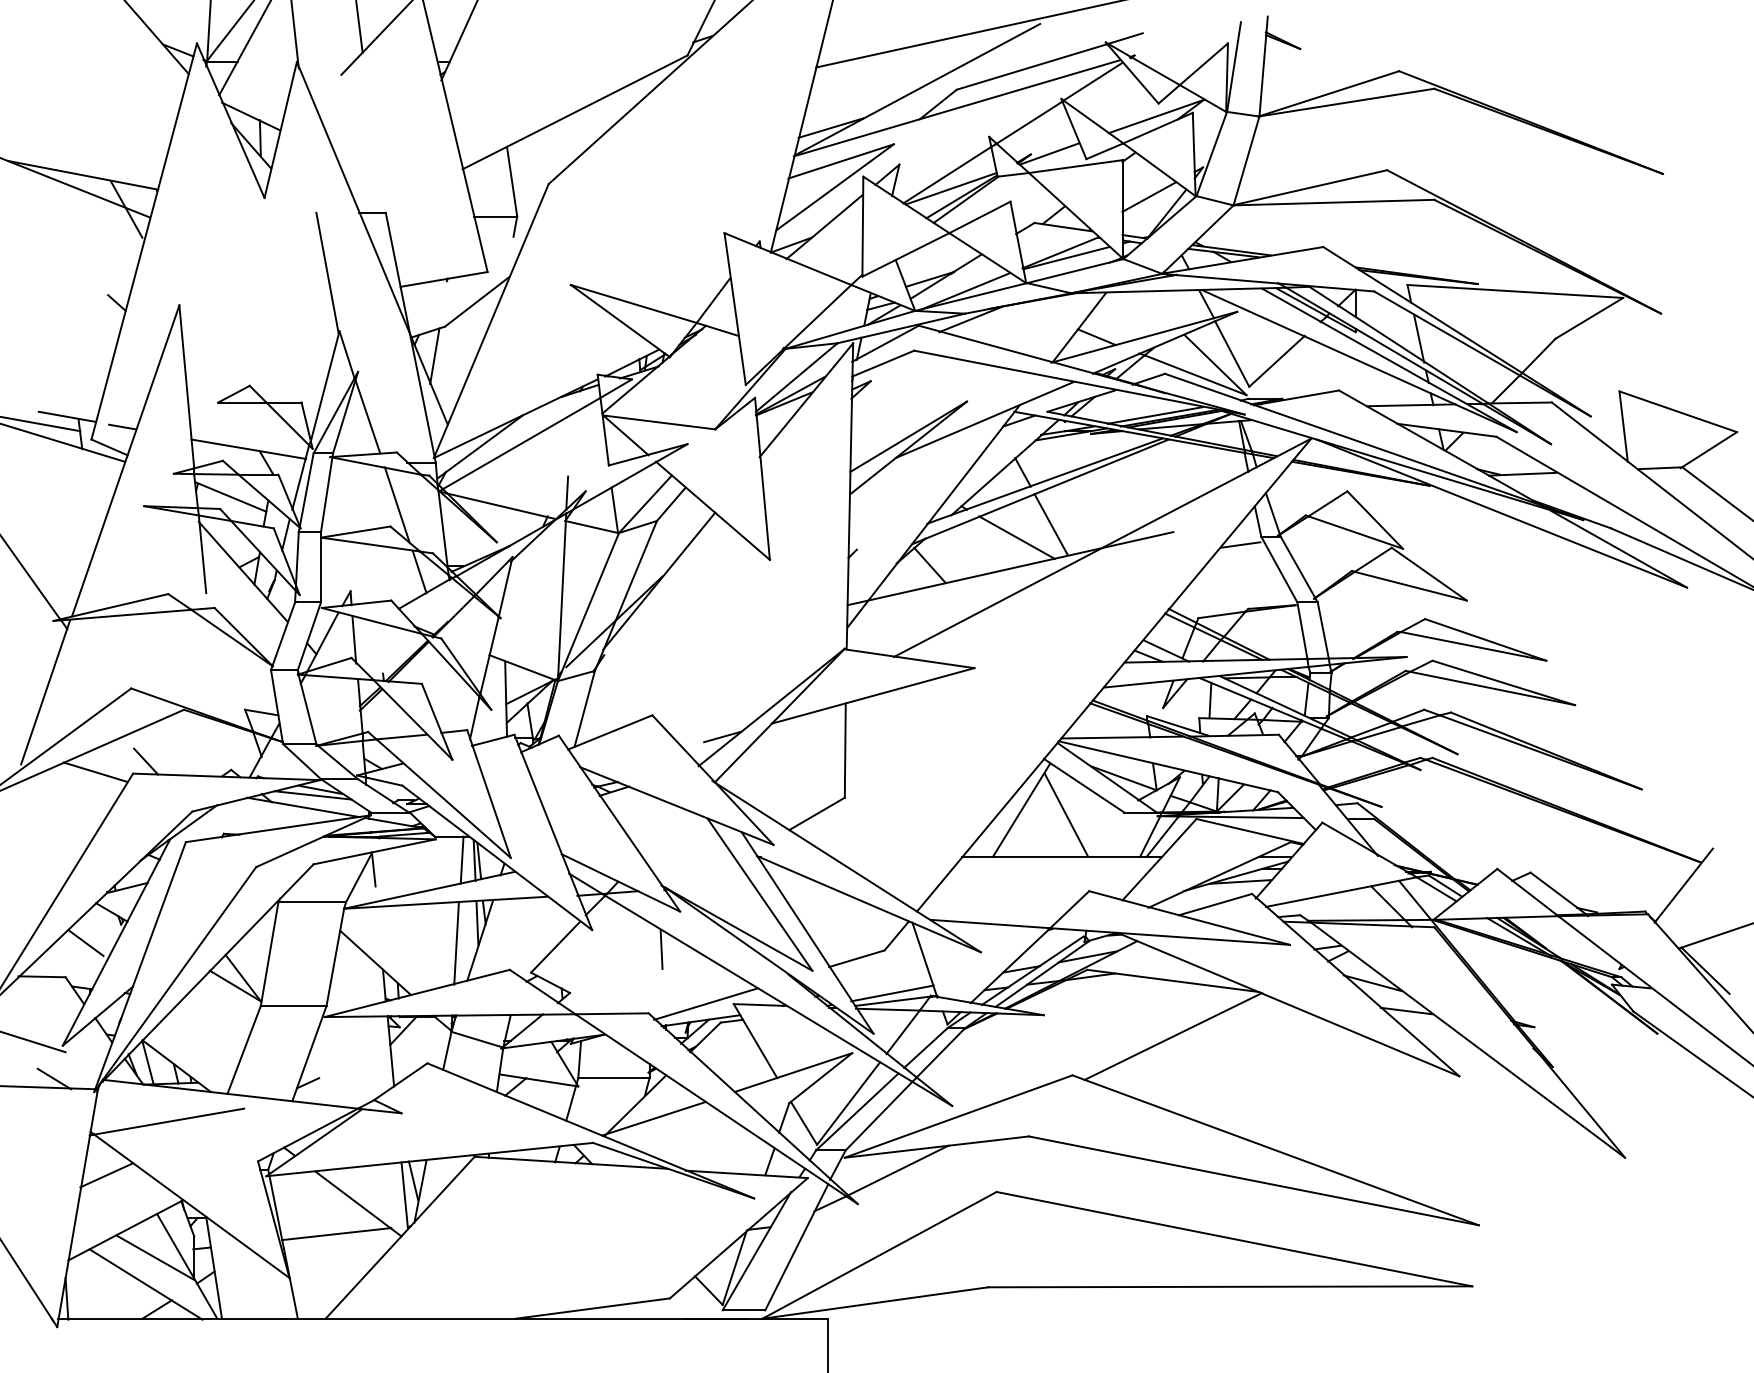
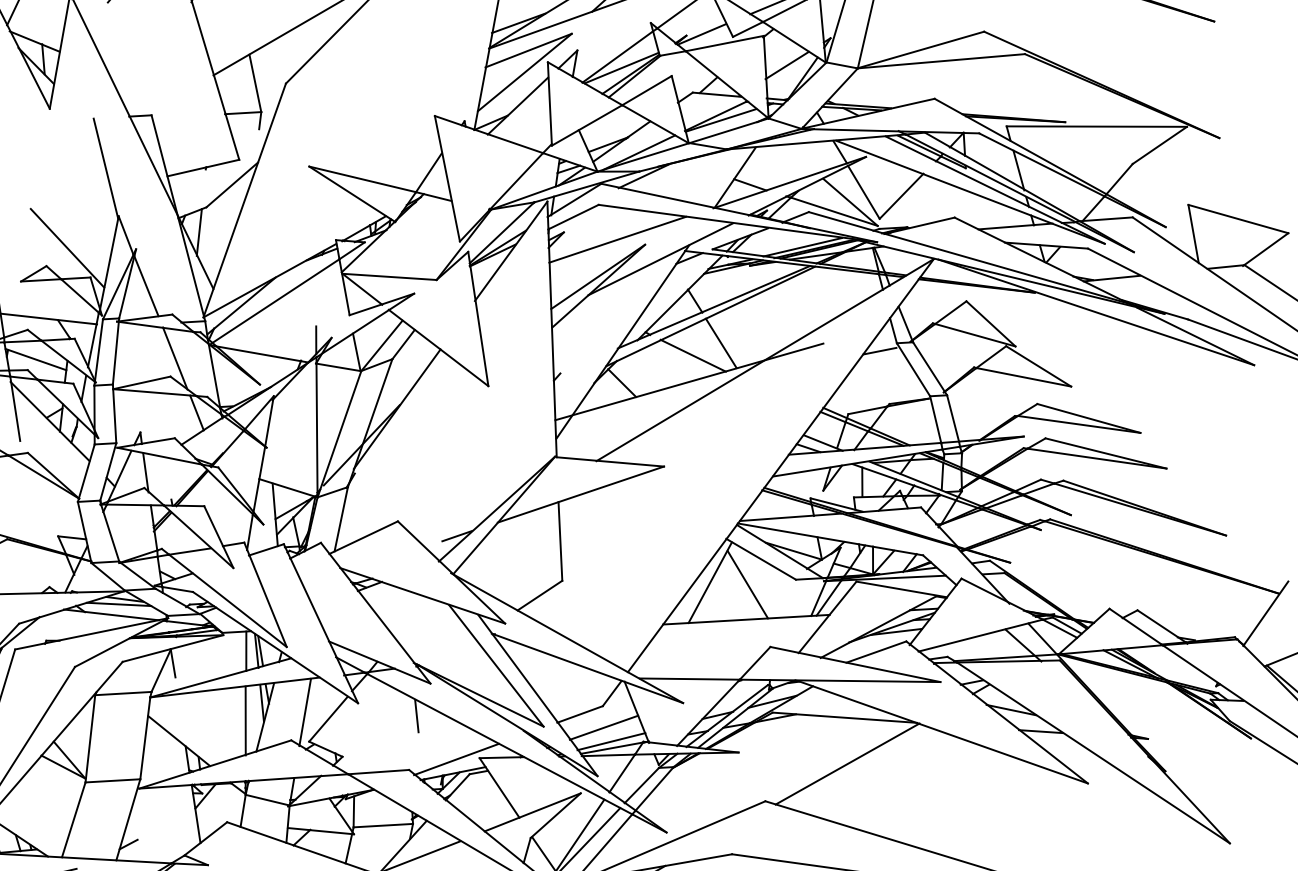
line: (275, 365) -> (66, 247), added
line: (934, 393) -> (617, 239), added
line: (528, 937) -> (305, 712), added
line: (884, 976) -> (603, 727), added

